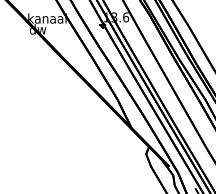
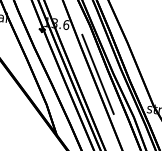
line: (164, 62) -> (98, 74), added

